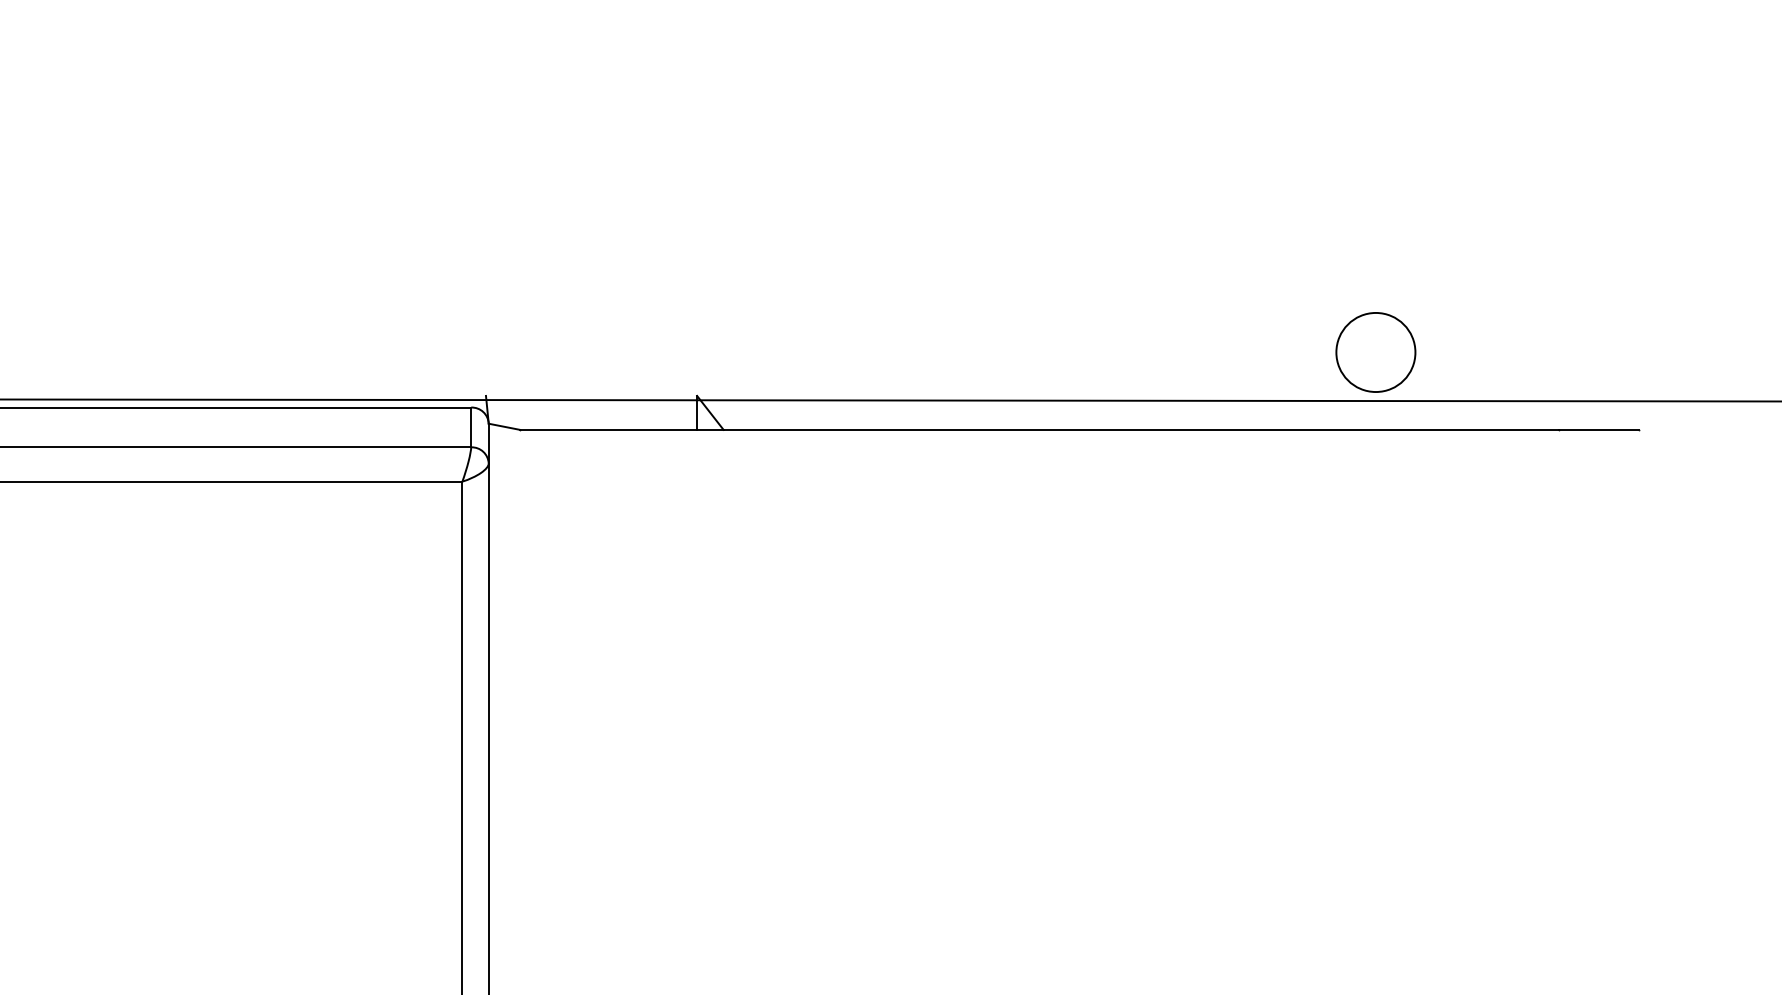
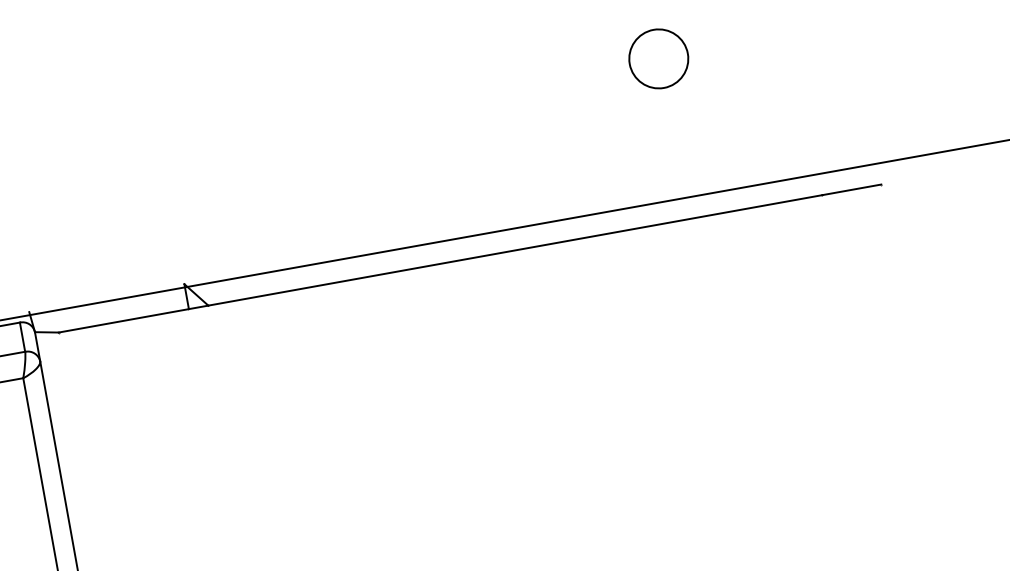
circle: (1375, 352) -> (658, 58), moved

